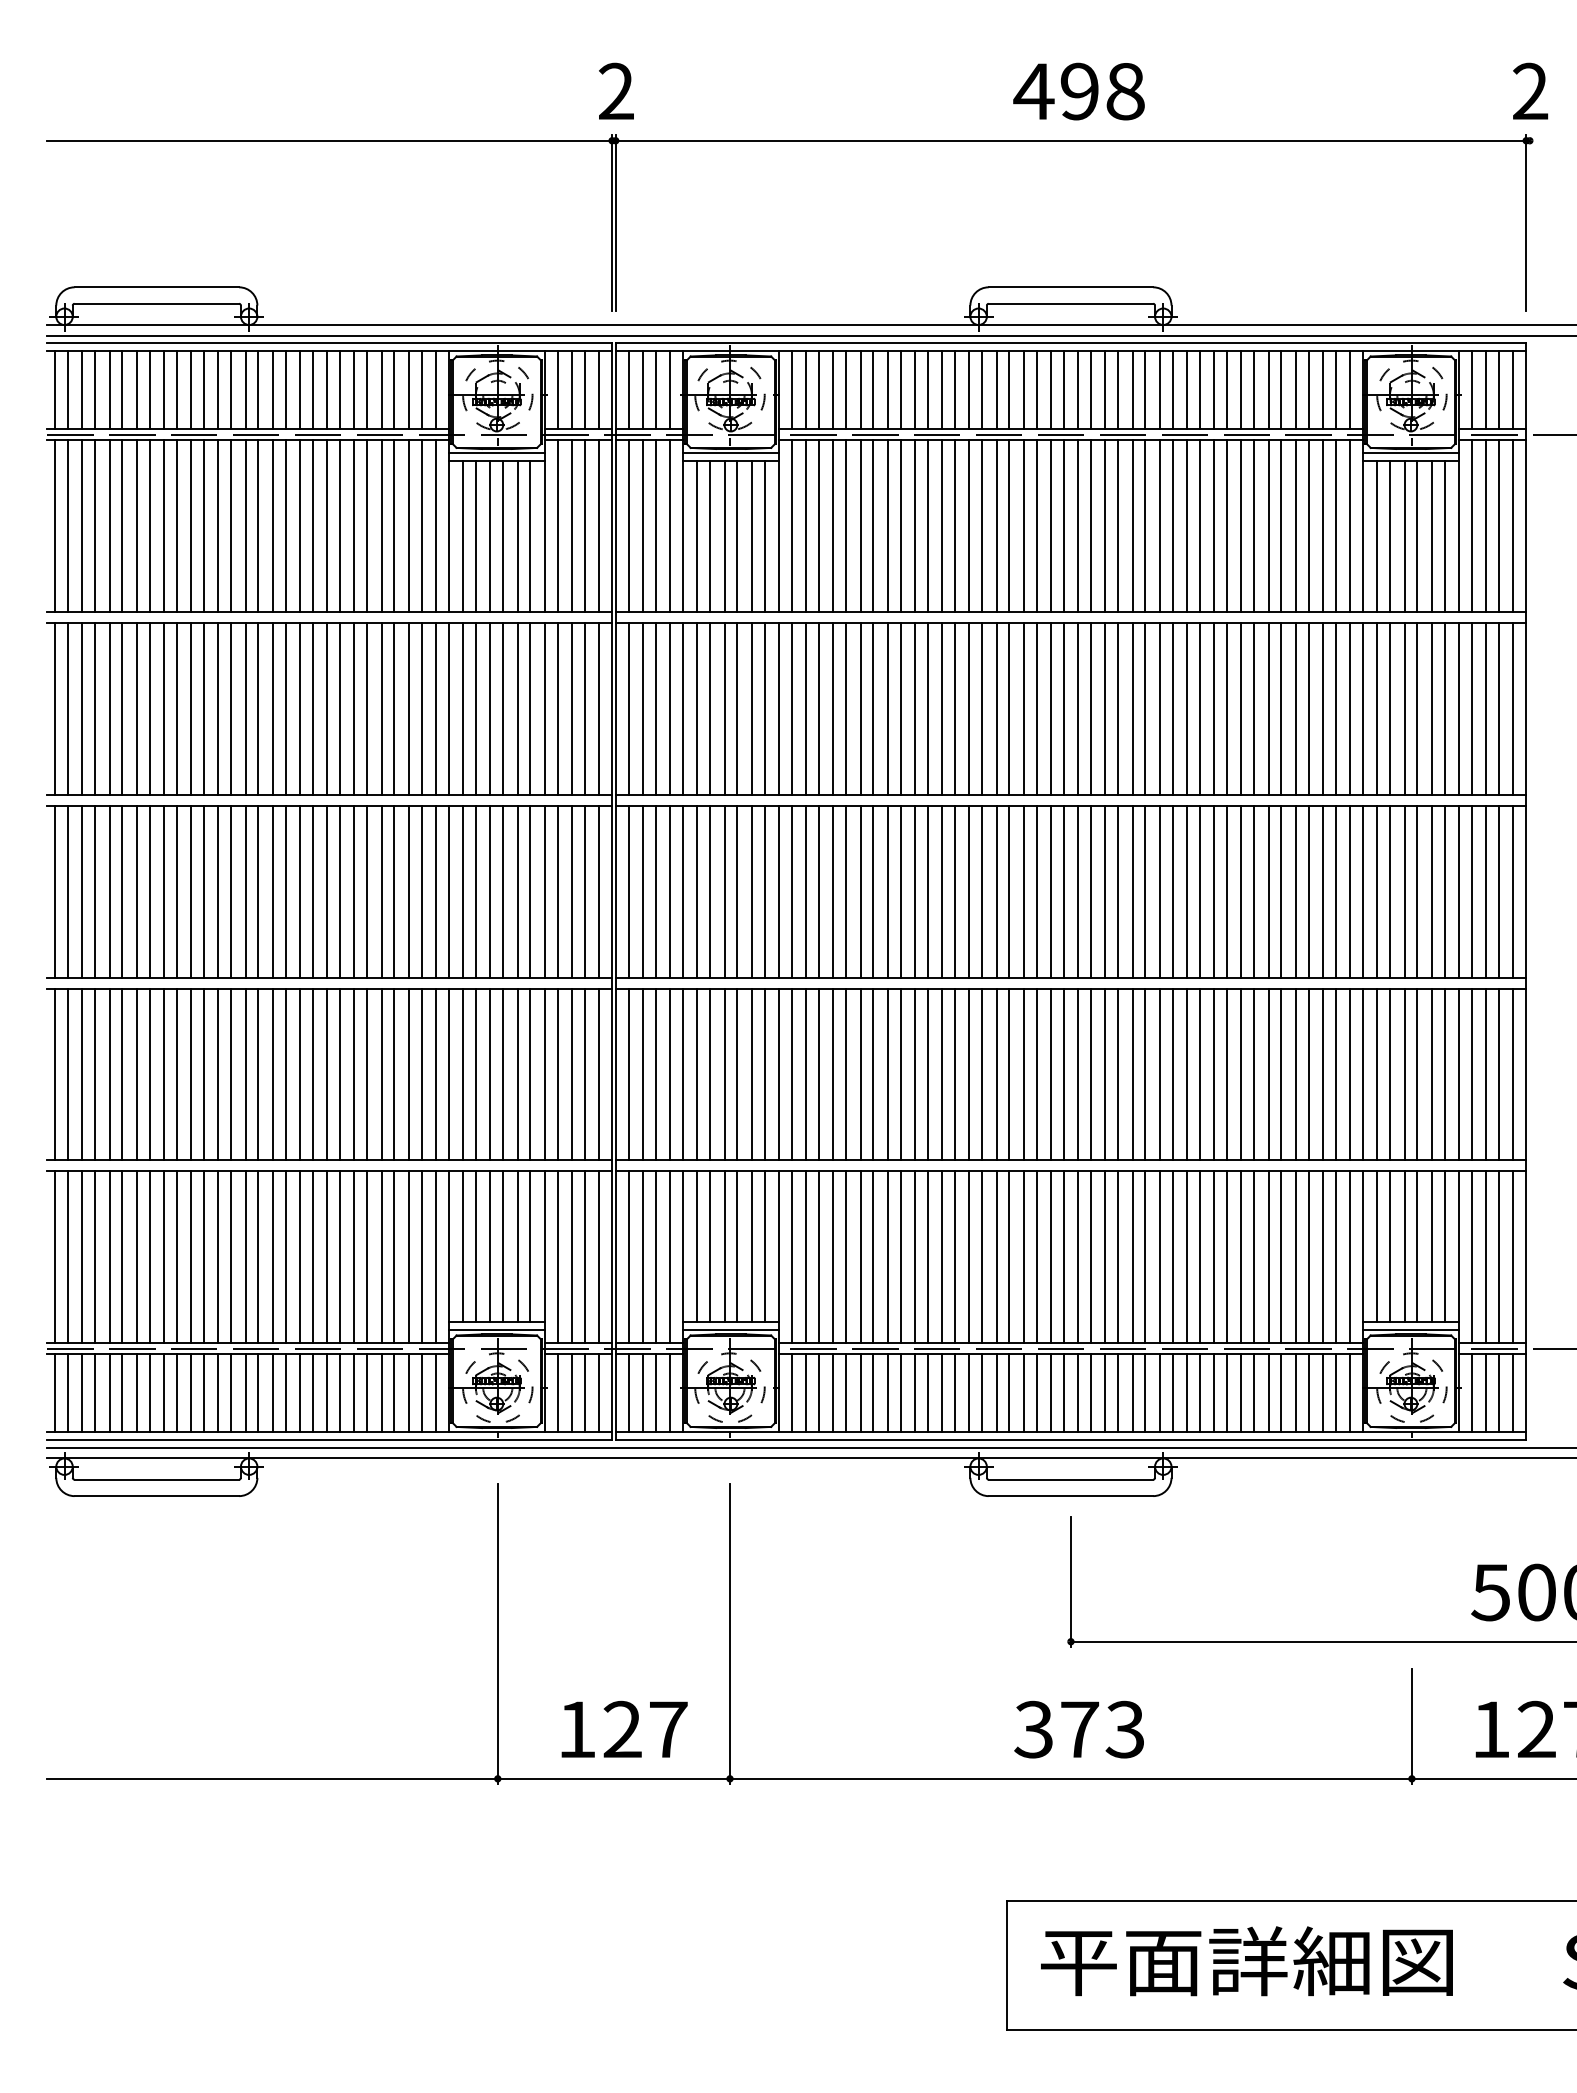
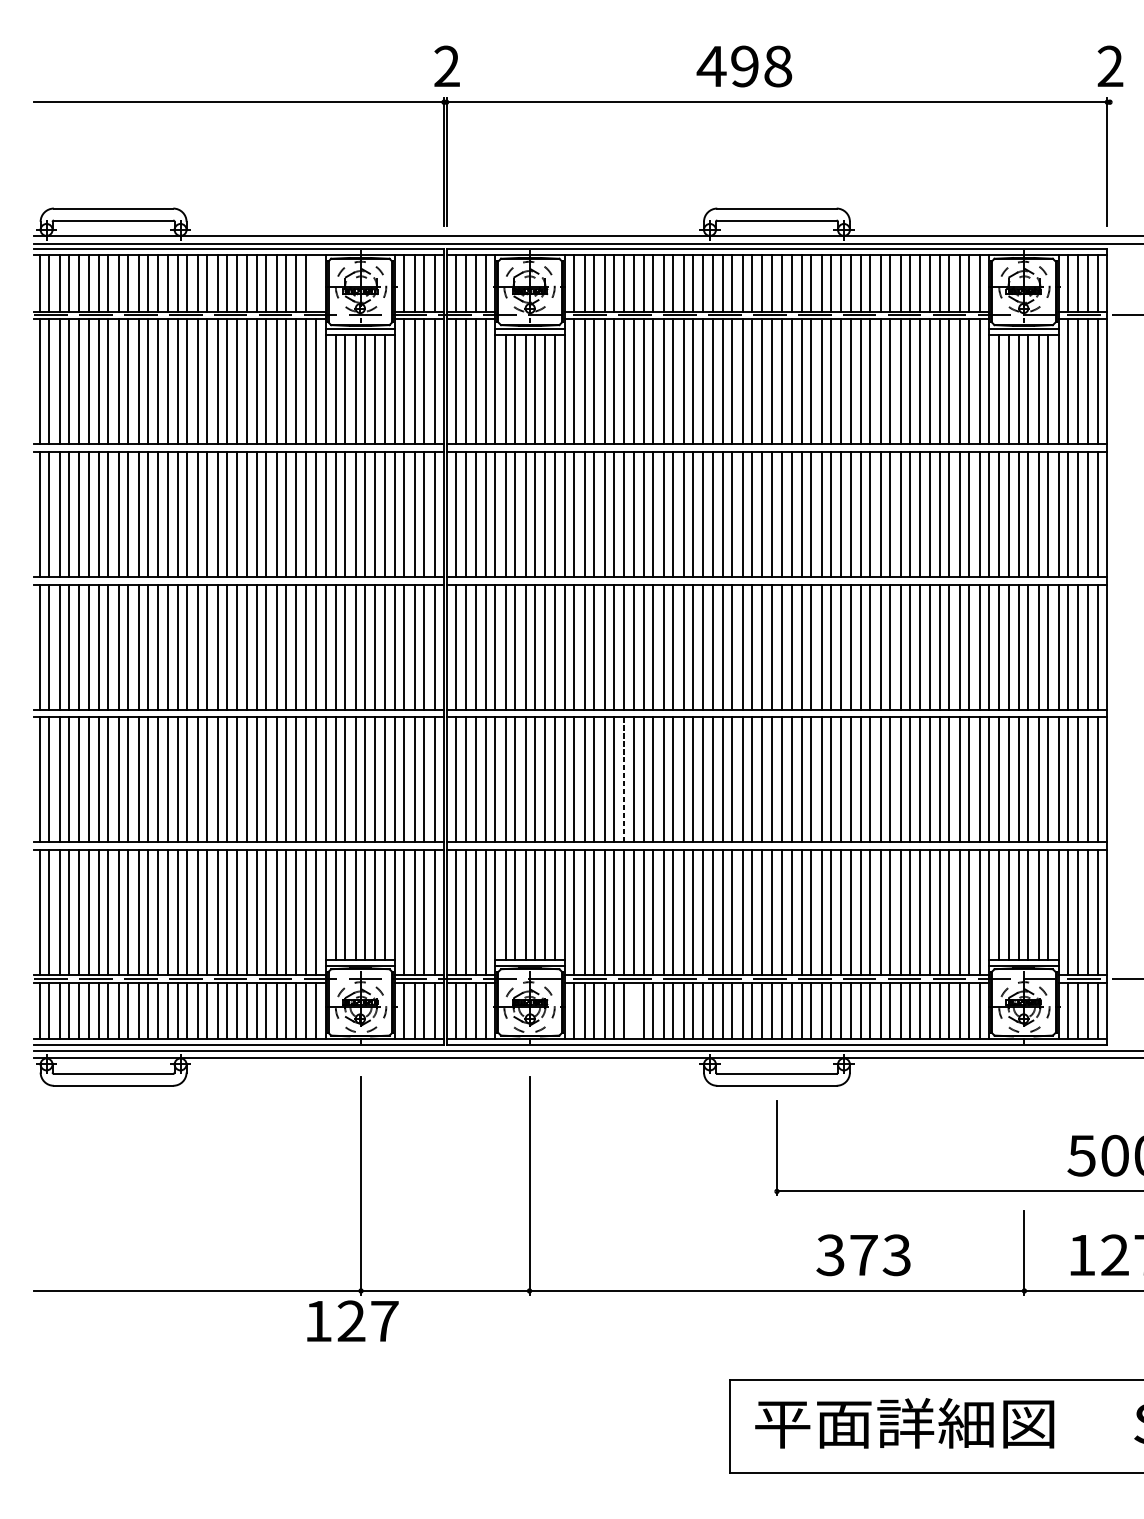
text: (1078, 91) -> (743, 66), moved
line: (436, 390) -> (316, 283), removed
line: (860, 1074) -> (624, 779), solid -> dashed
line: (873, 1392) -> (633, 1010), removed
text: (624, 1728) -> (352, 1320), moved
text: (1078, 1729) -> (863, 1255), moved

